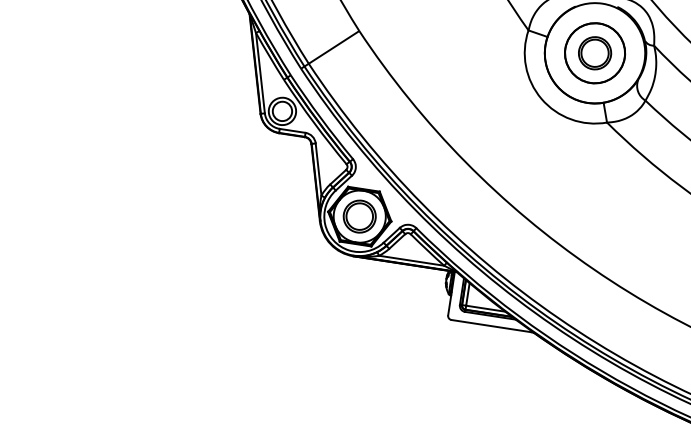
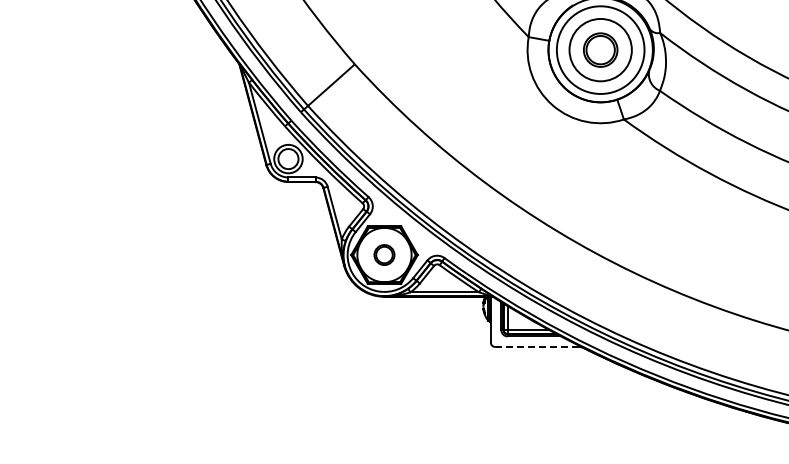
circle: (594, 52) -> (600, 49), size x1.4
part: (359, 216) -> (384, 254), size x0.6
line: (490, 325) -> (536, 346), solid -> dashed

